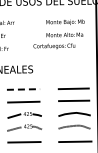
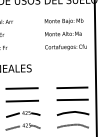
text: (54, 46) -> (66, 47), moved
line: (23, 89) -> (22, 88), dashed -> solid

